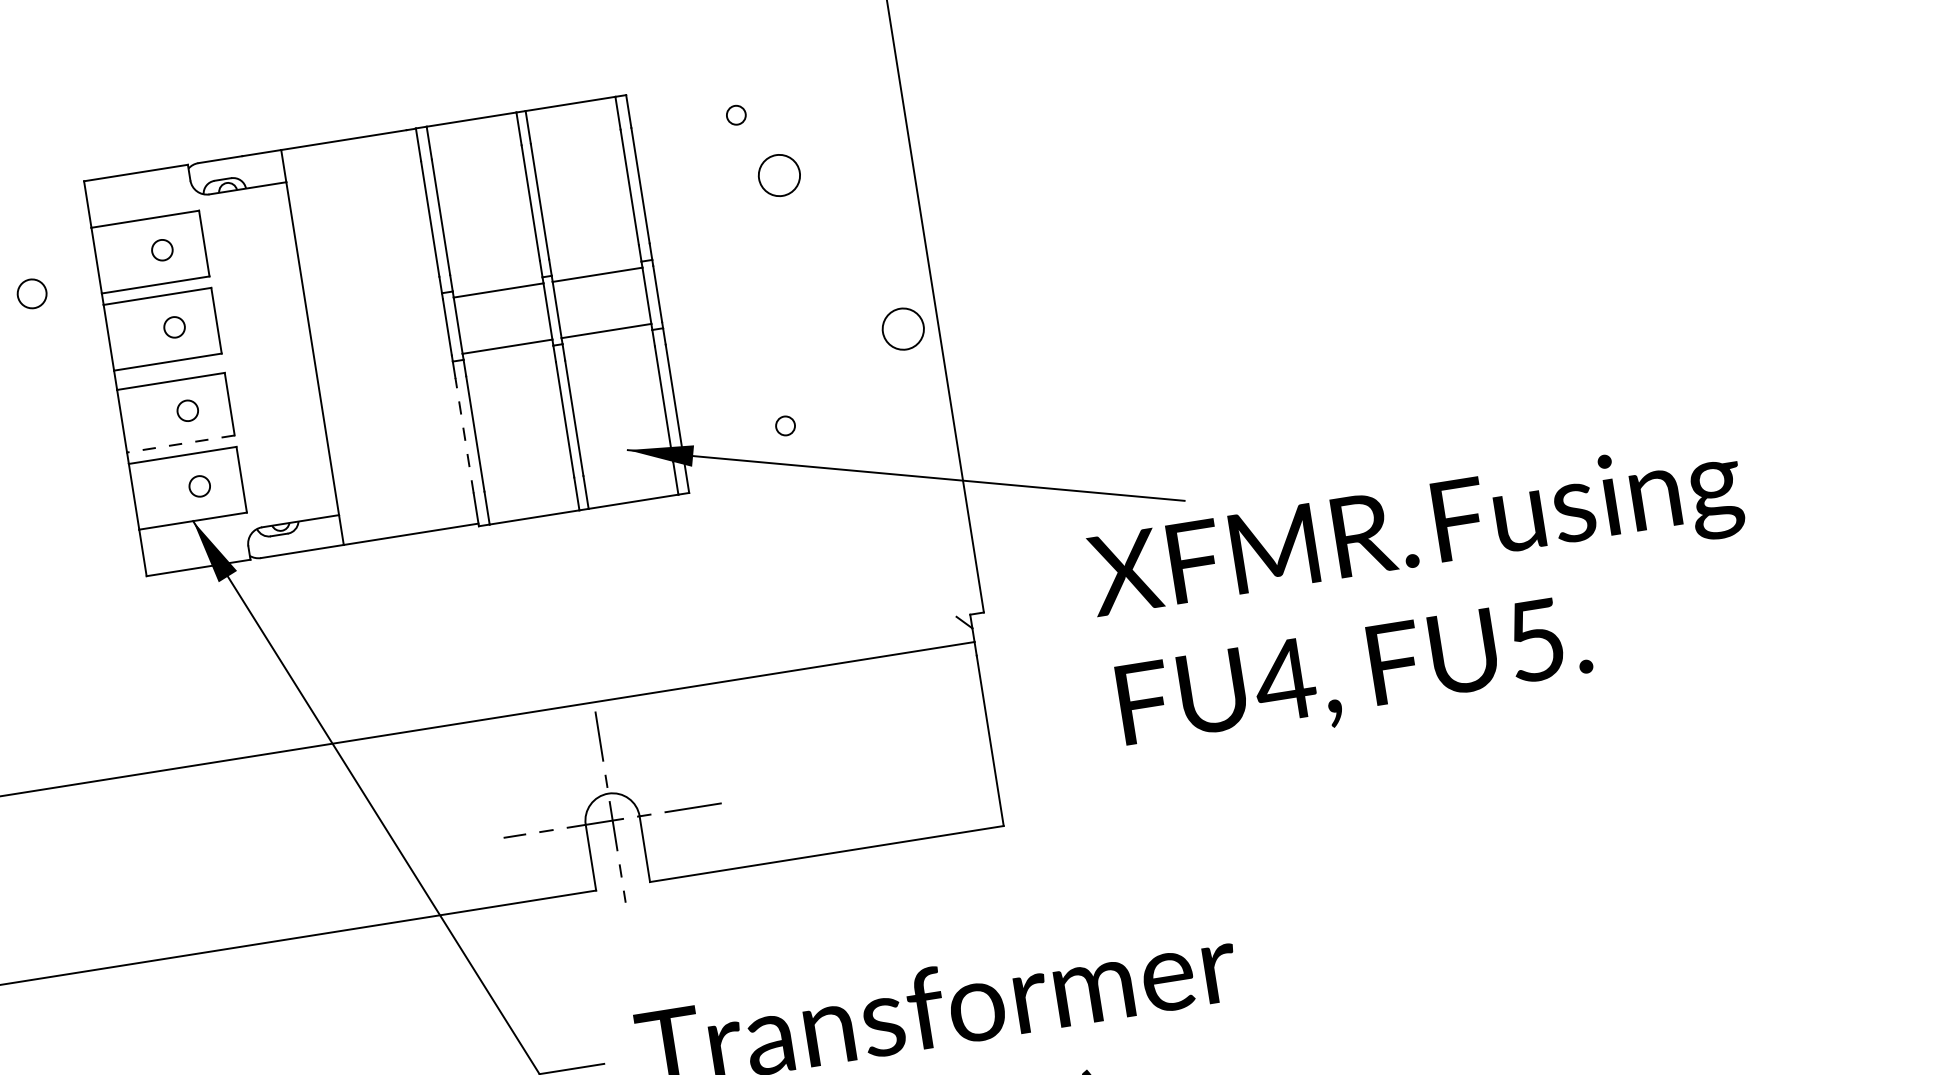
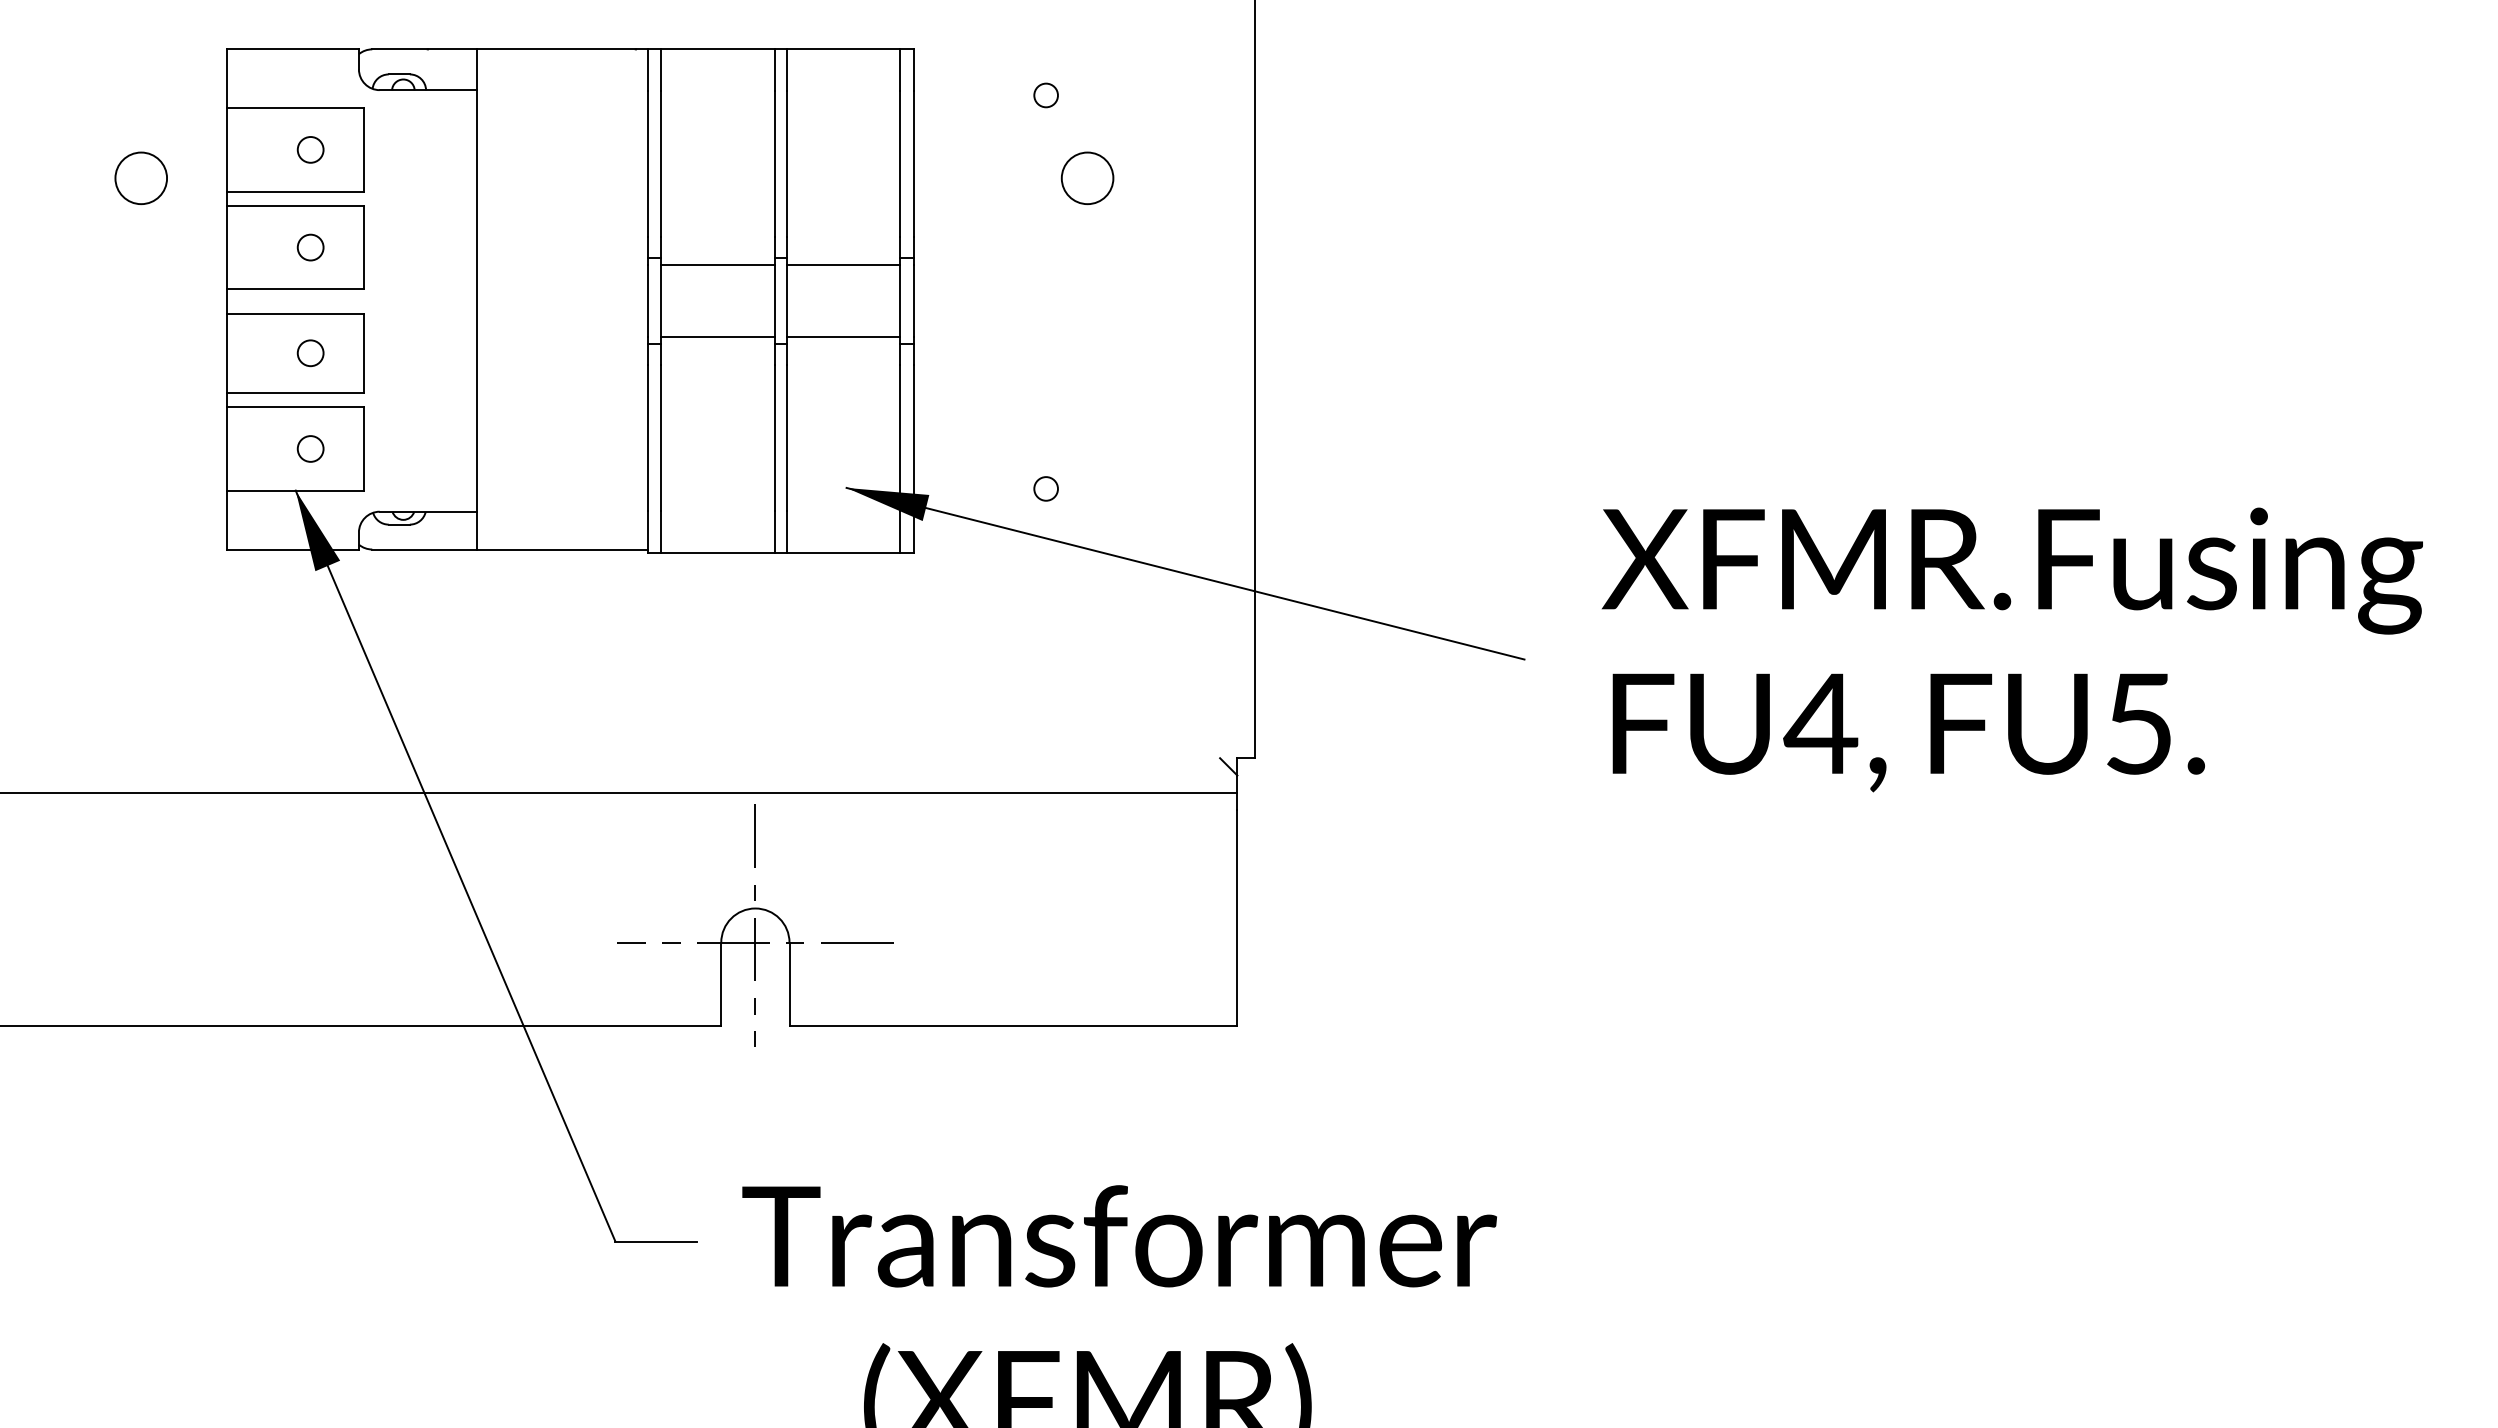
circle: (32, 293) -> (141, 178), size x1.43
circle: (903, 328) -> (1210, 391), removed
line: (464, 435) -> (647, 437), dashed -> solid
line: (180, 443) -> (295, 392), dashed -> solid
text: (1425, 597) -> (2011, 649), moved

